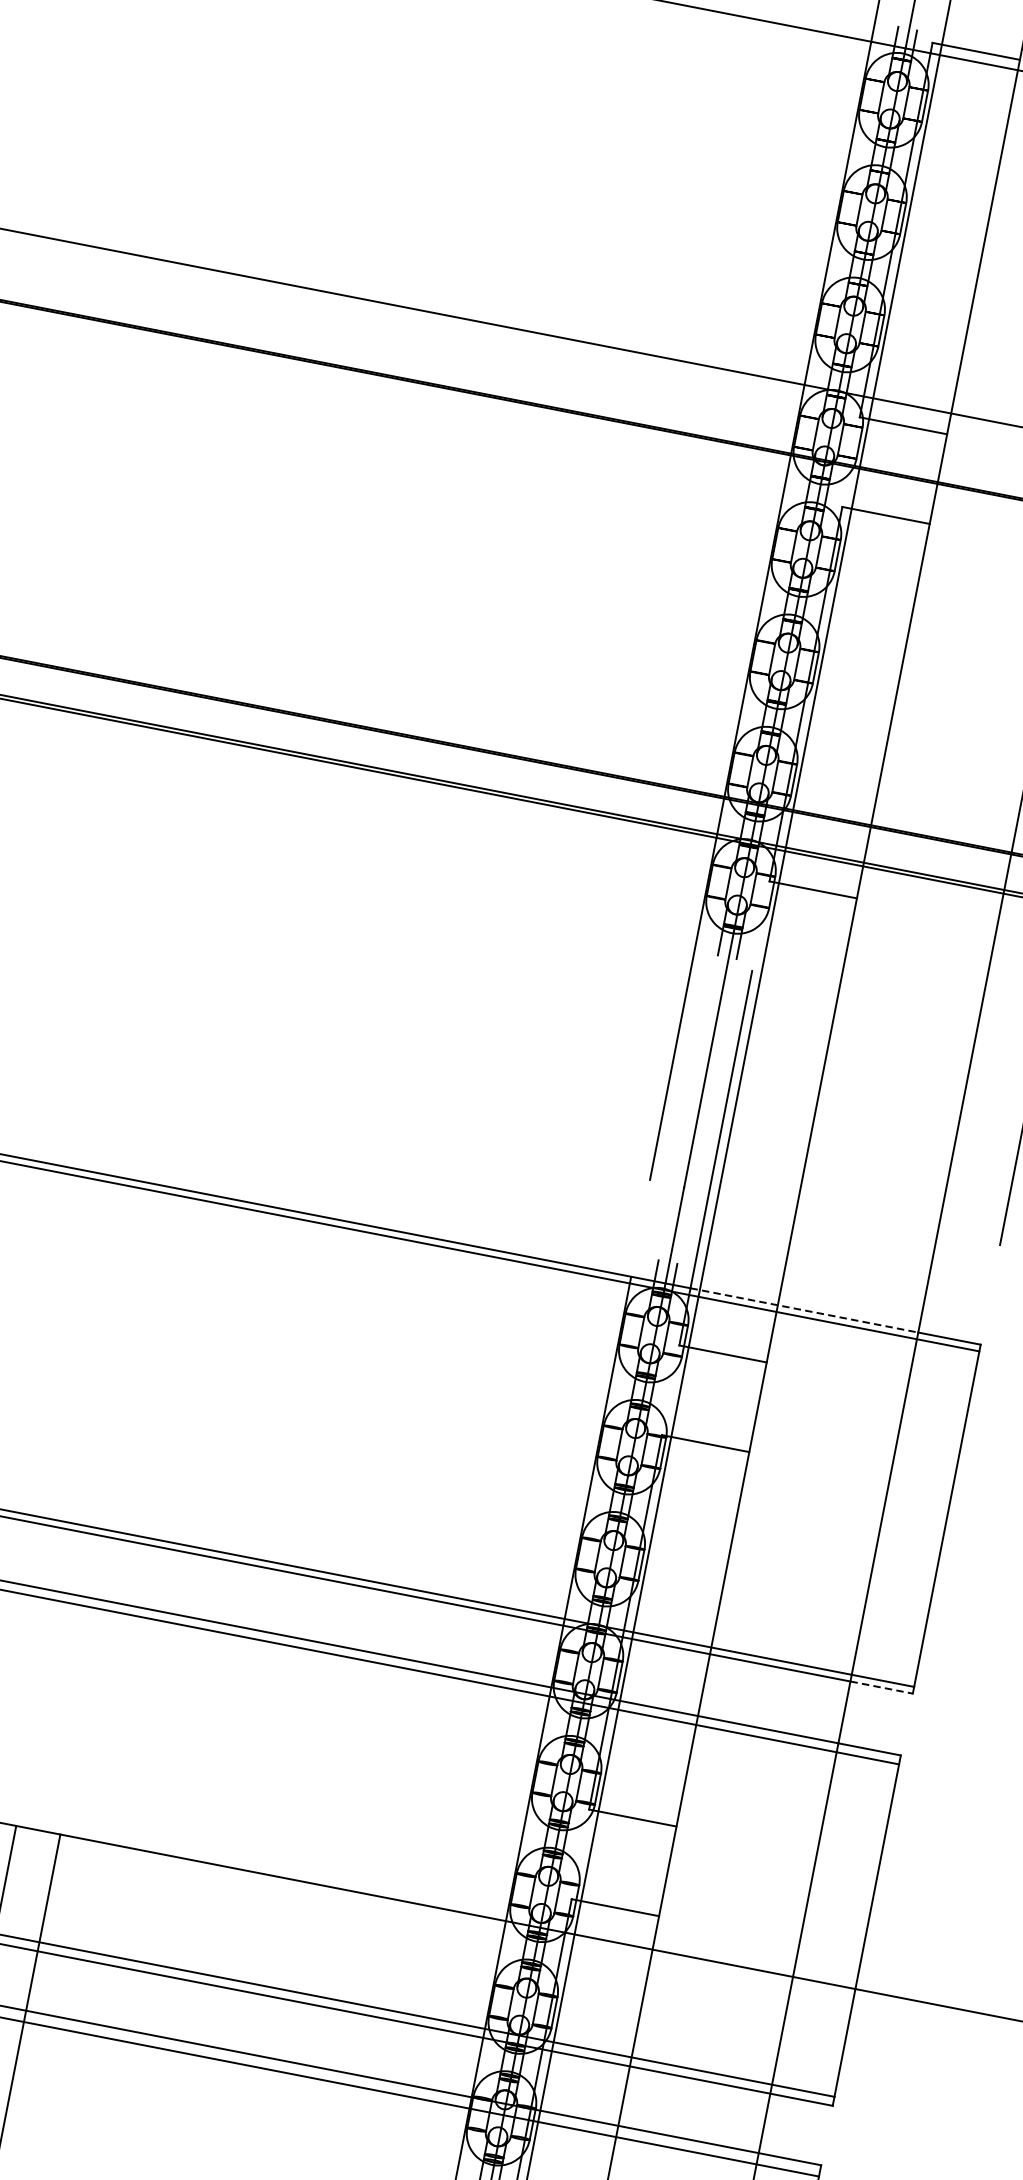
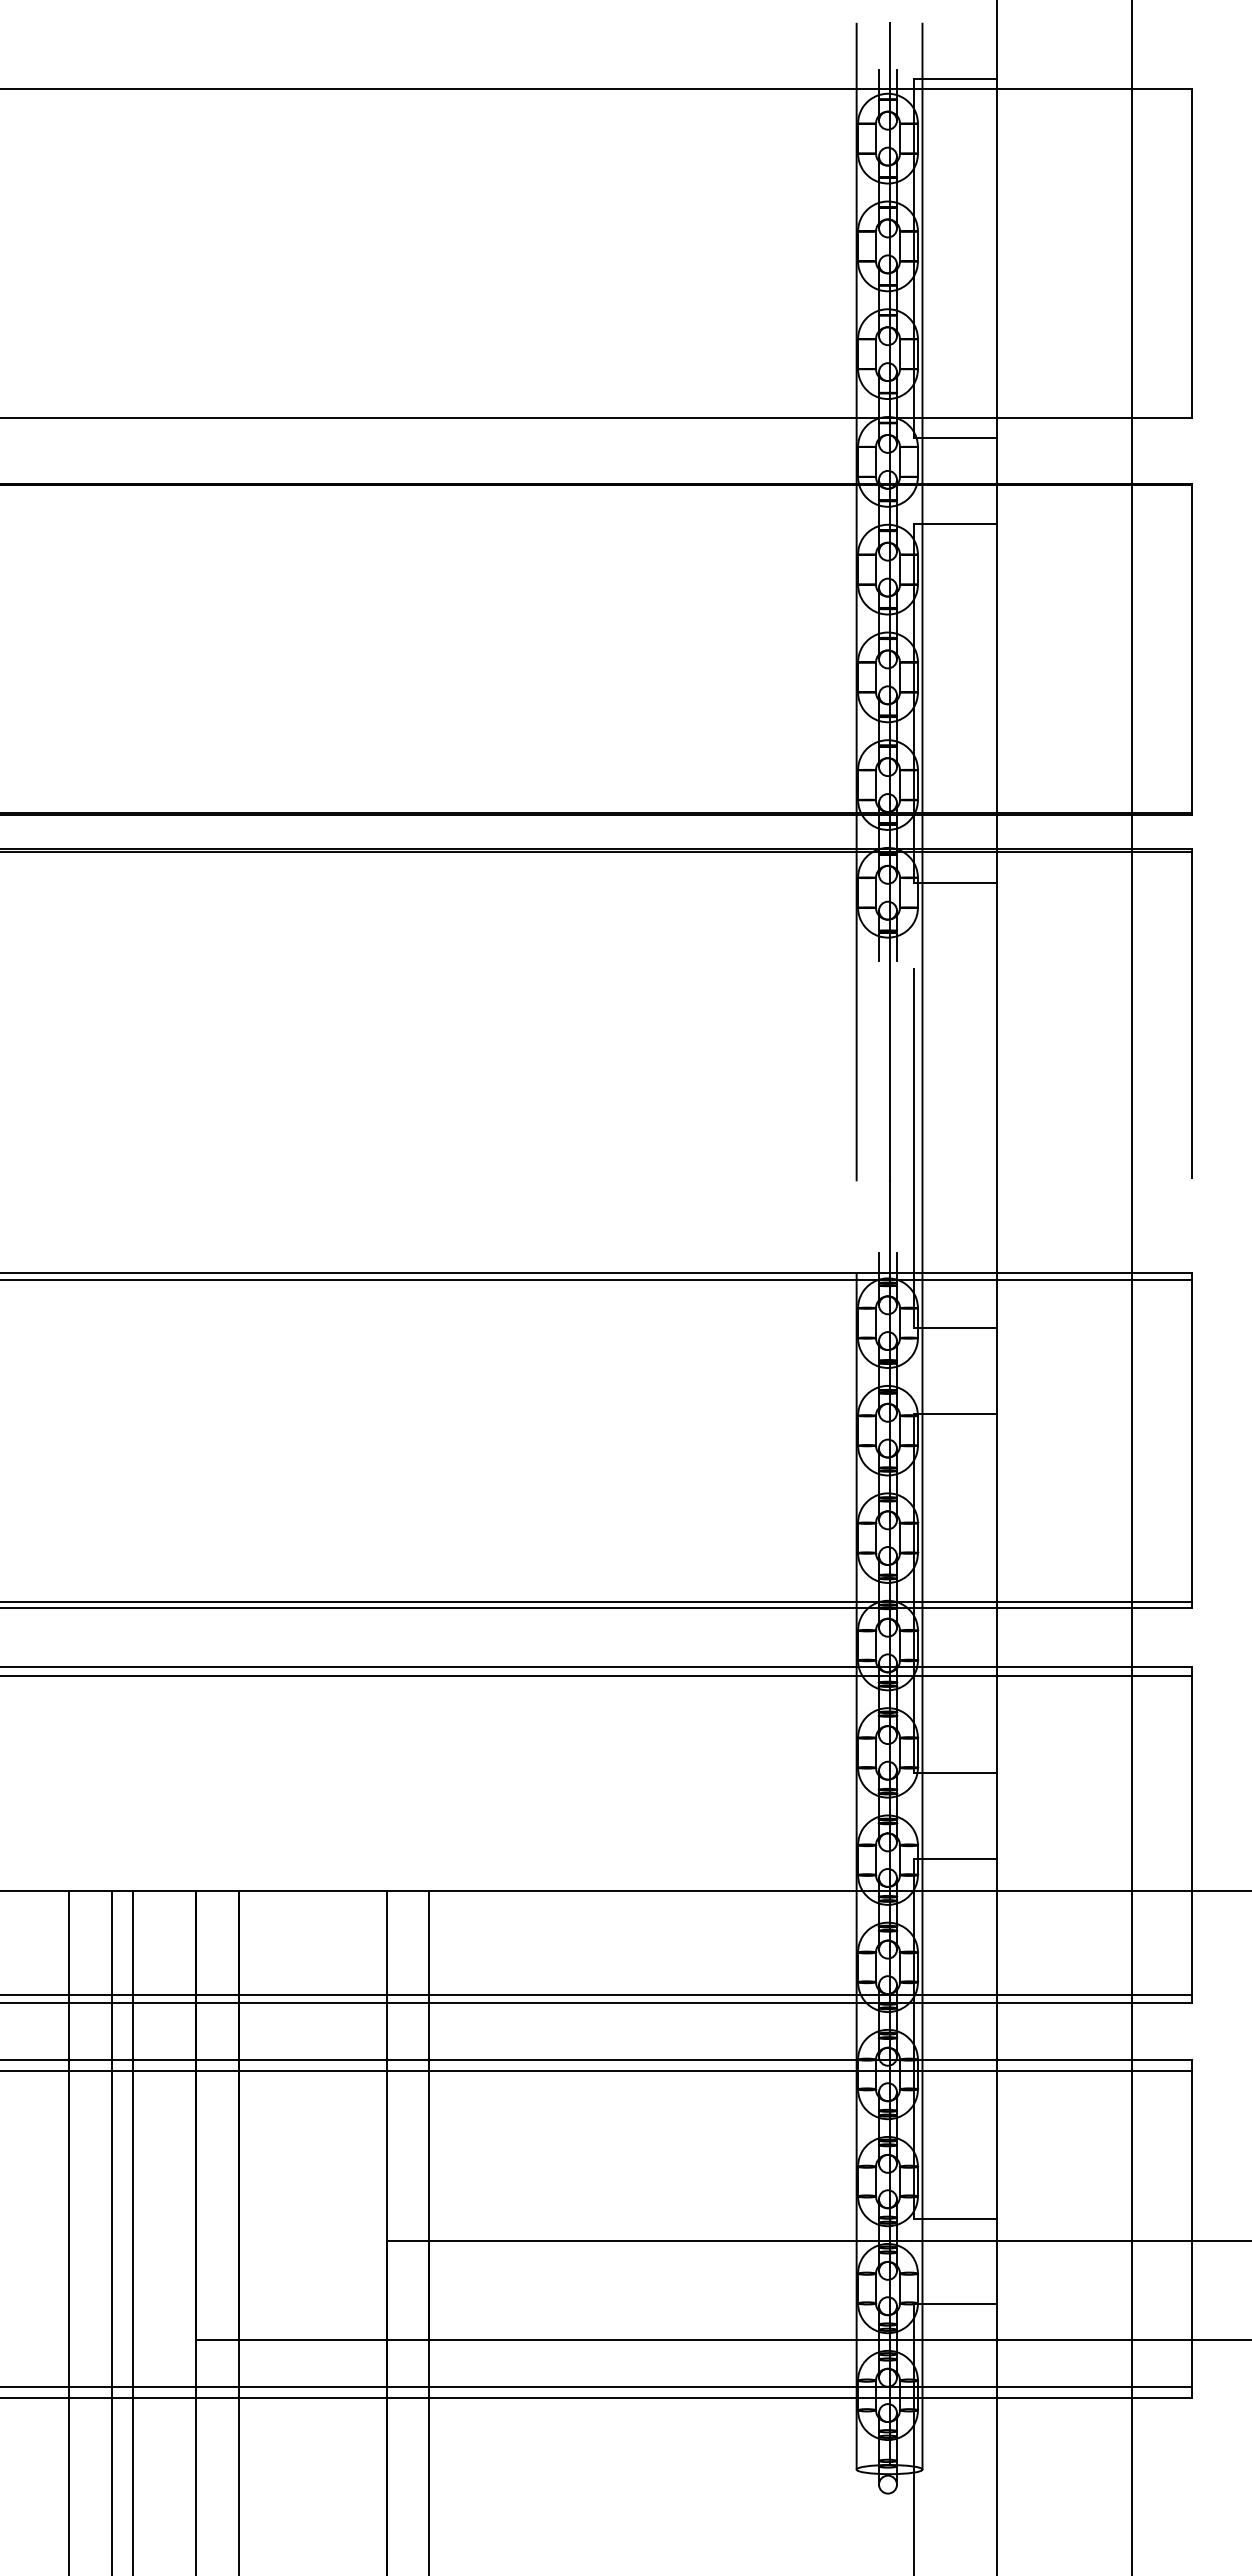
line: (805, 1310) -> (1023, 1273), dashed -> solid
line: (881, 1687) -> (1161, 1608), dashed -> solid

